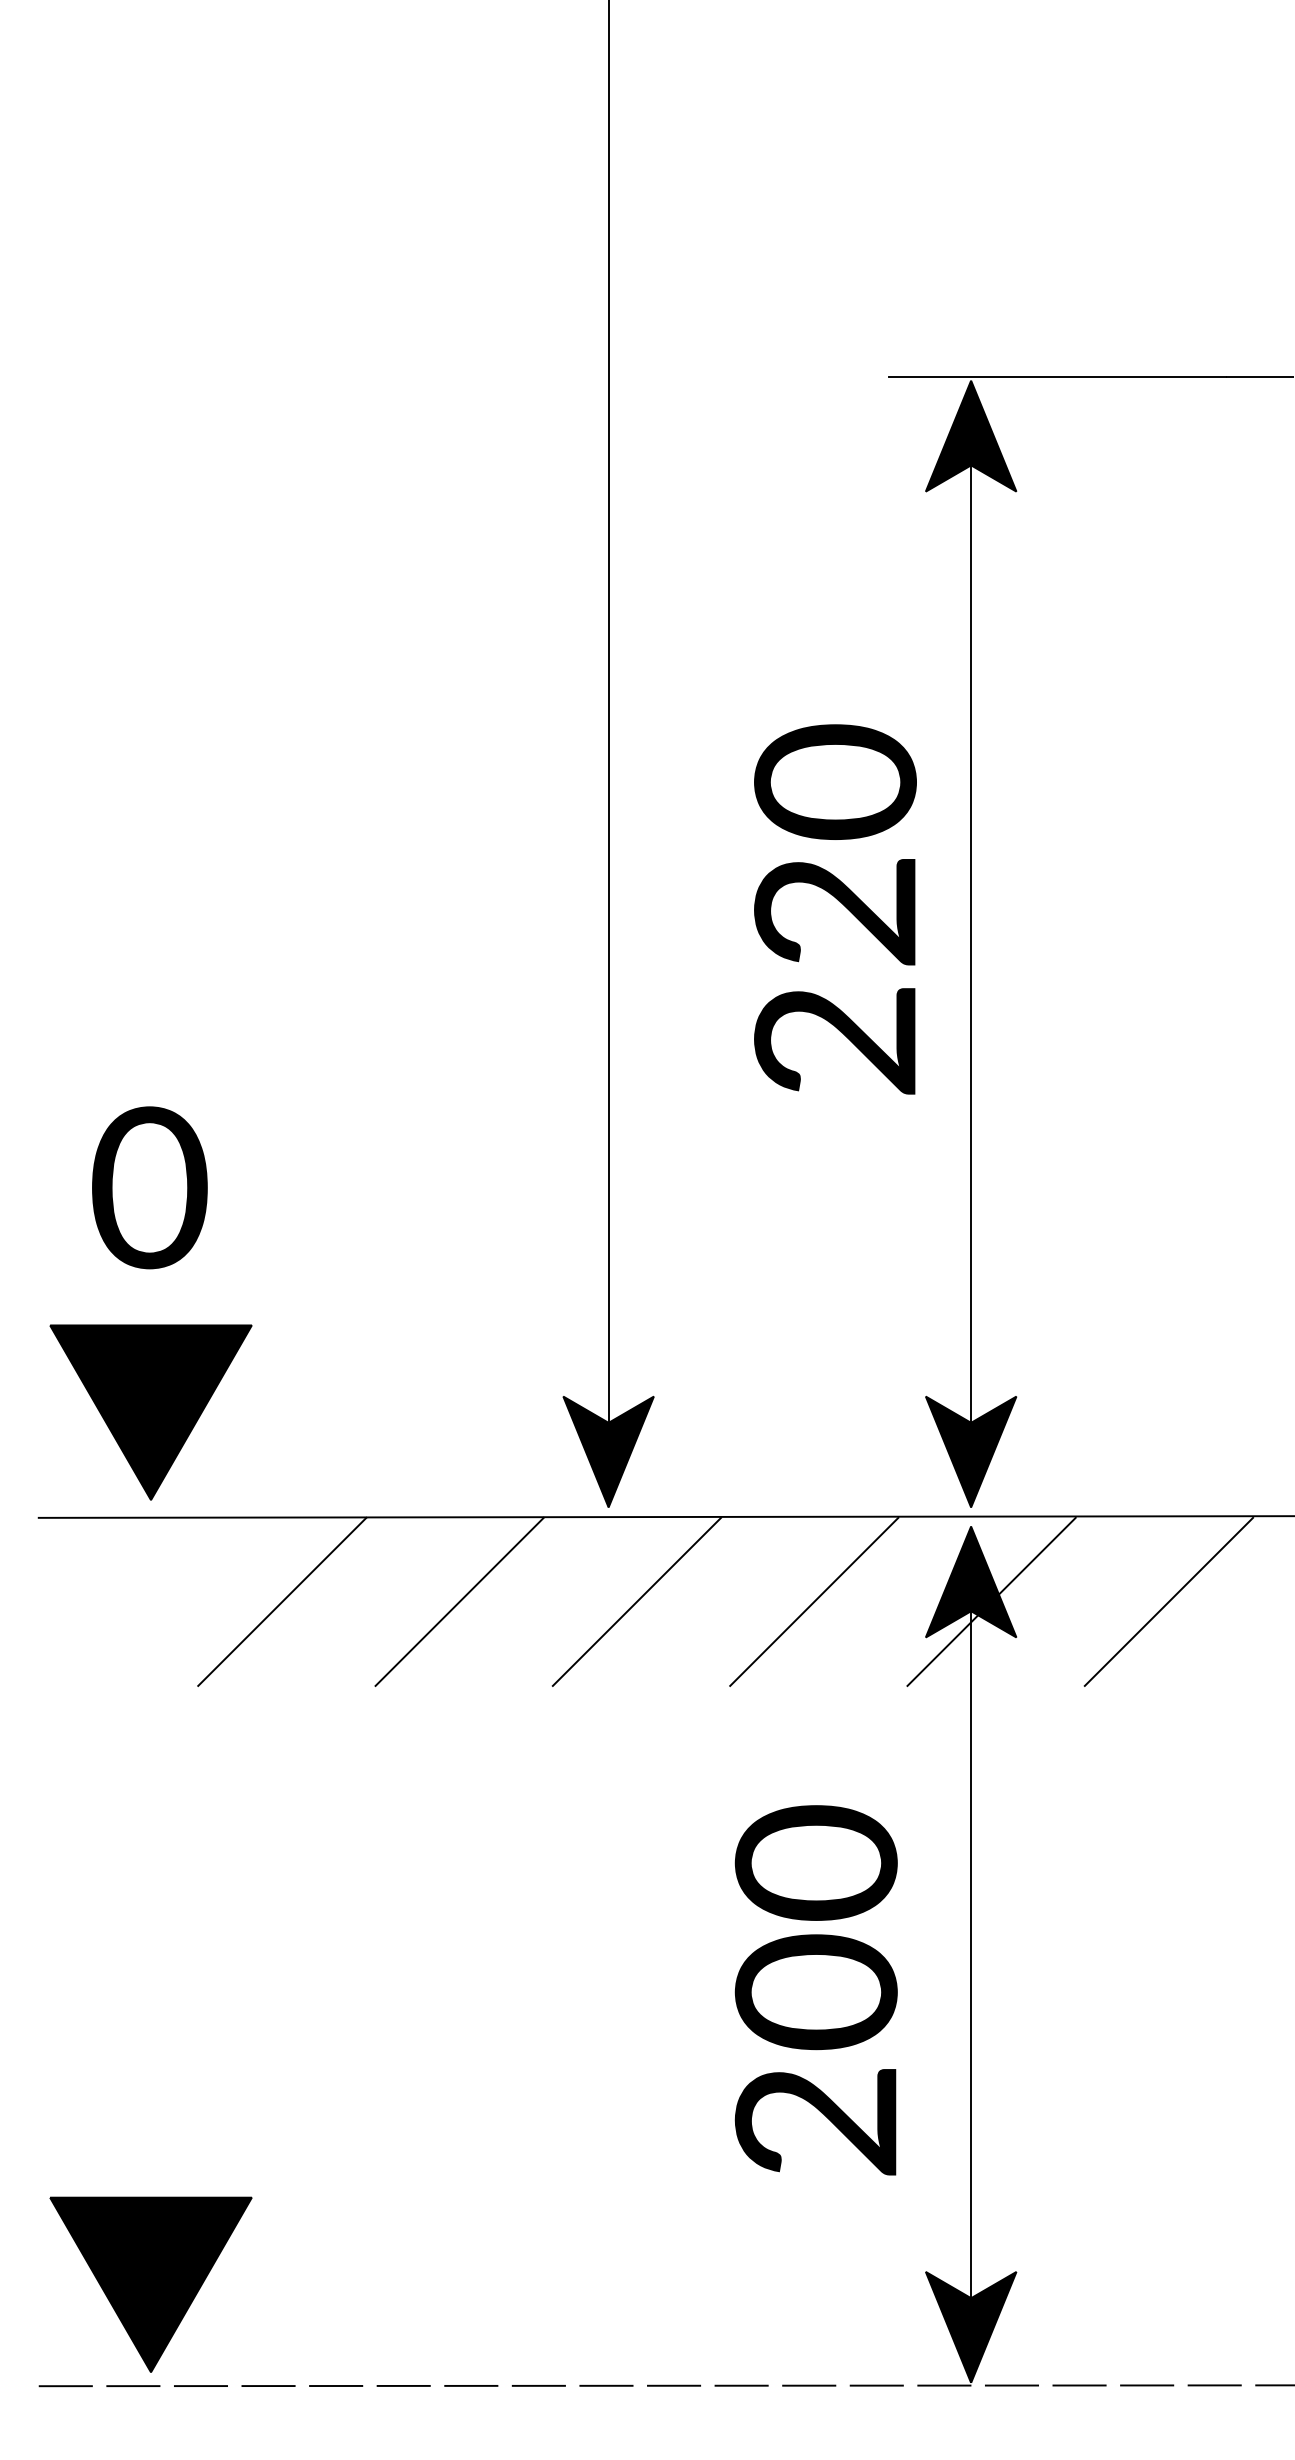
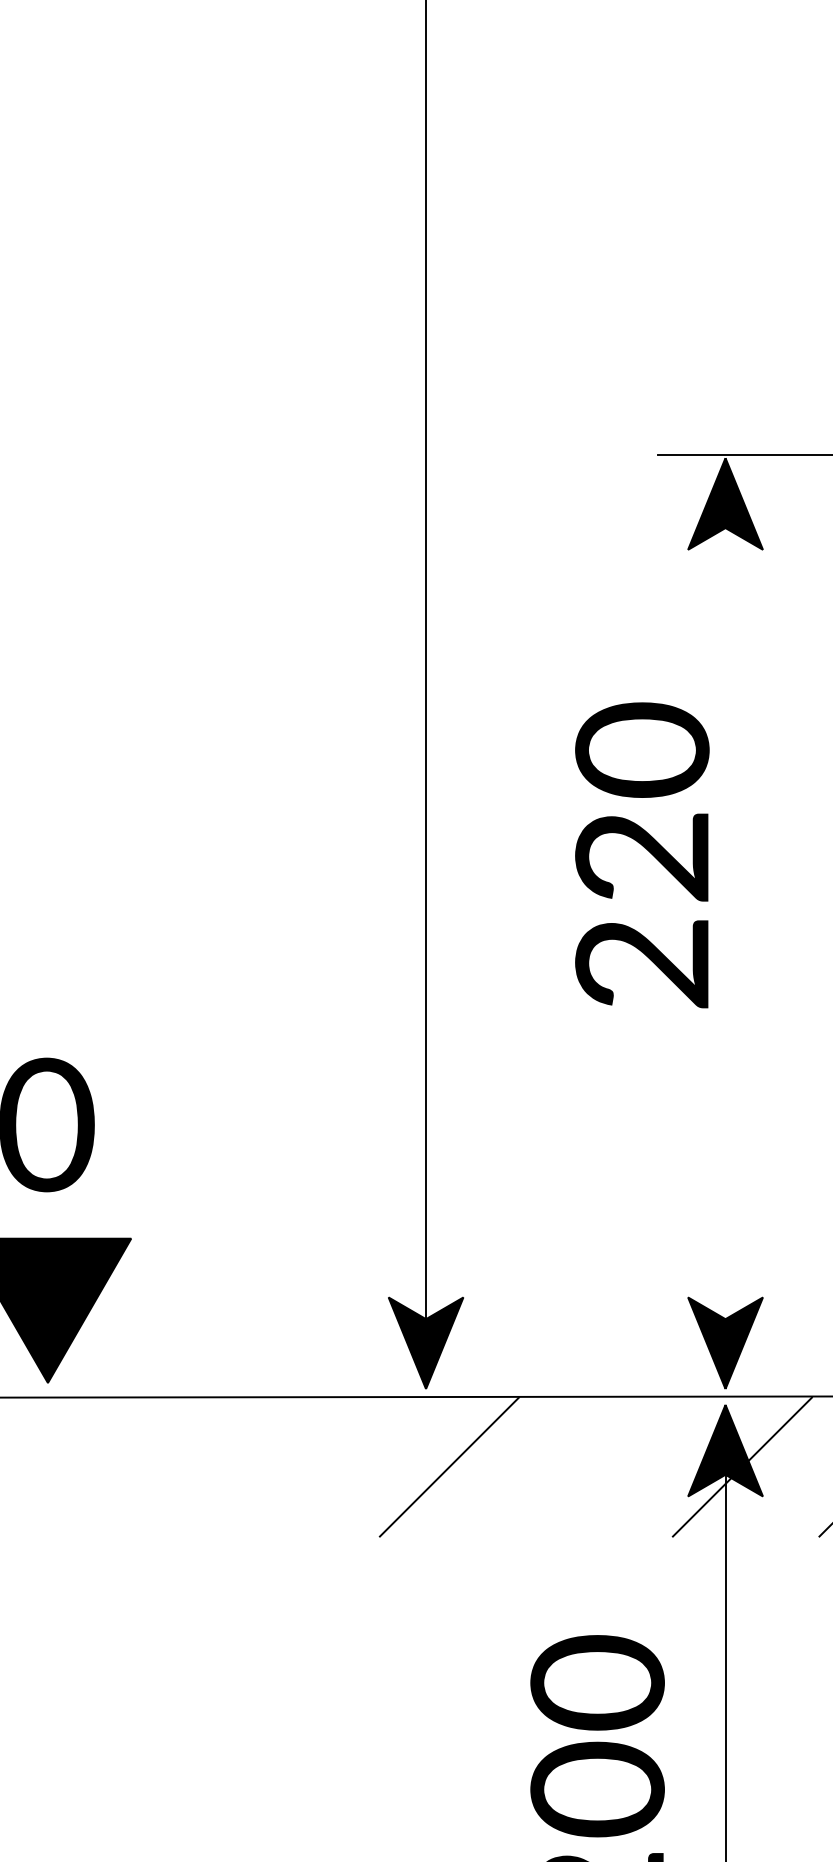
text: (835, 909) -> (642, 855), moved
line: (971, 943) -> (725, 923), removed
line: (282, 1601) -> (156, 1466), removed
line: (459, 1601) -> (302, 1466), removed
line: (814, 1601) -> (596, 1466), removed

